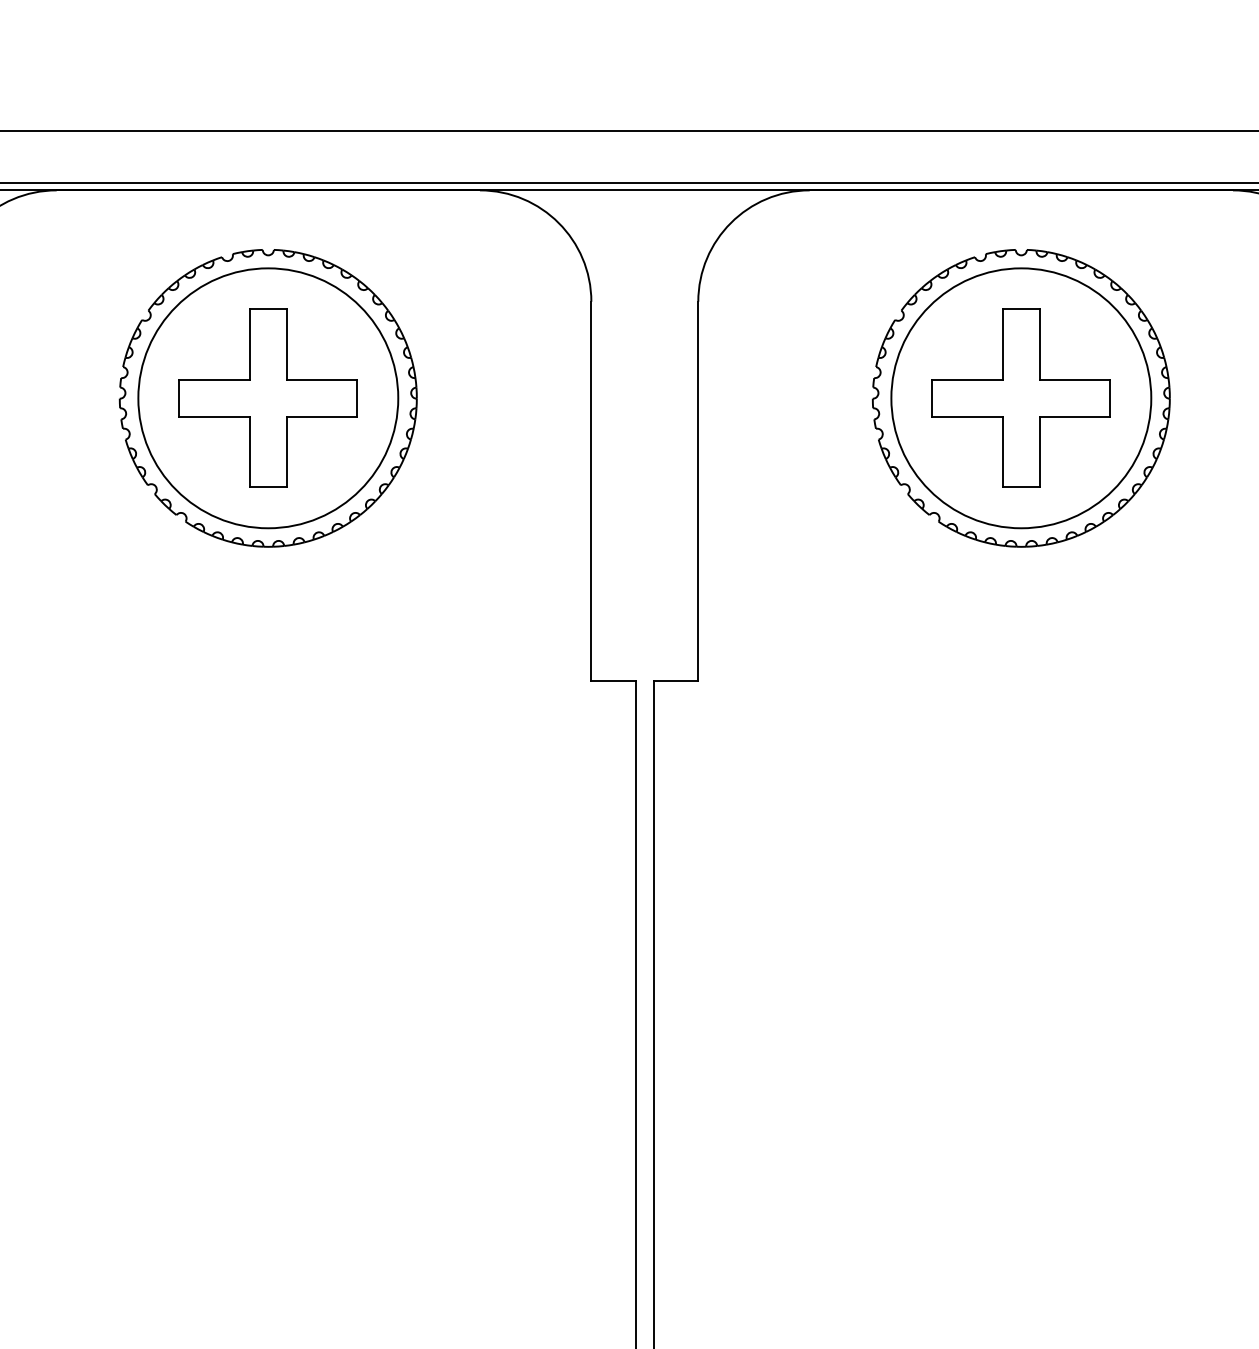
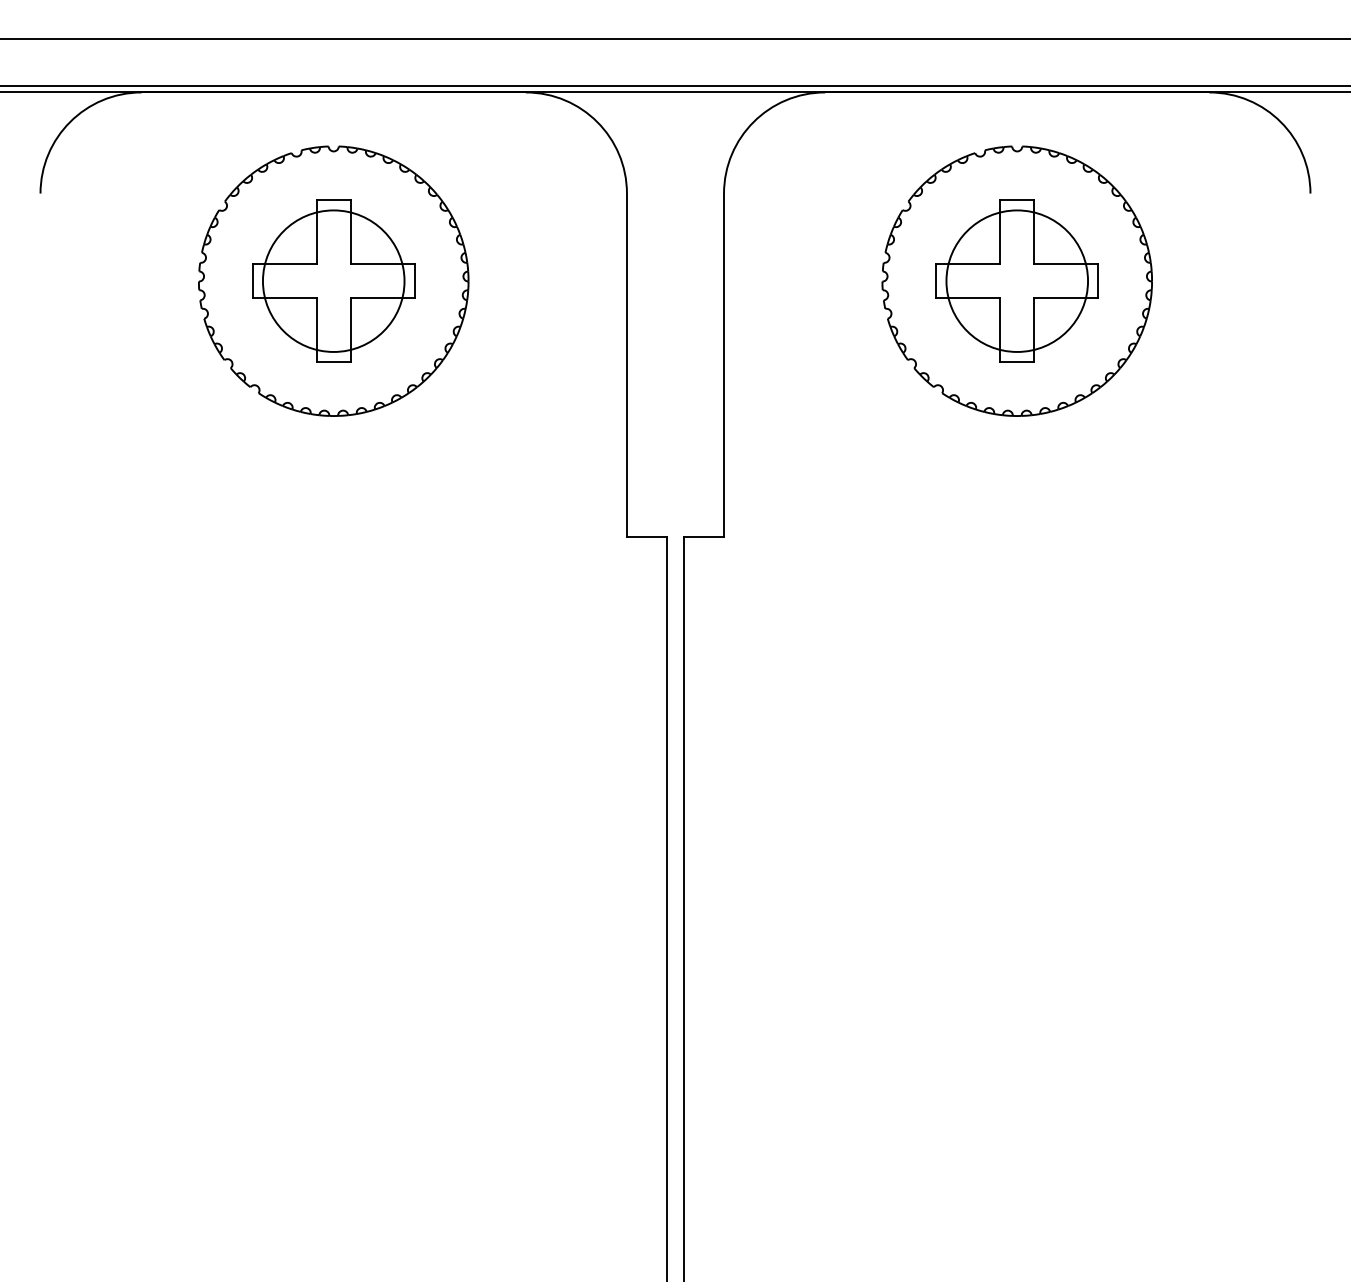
circle: (268, 398) -> (333, 281), size x0.6
circle: (1021, 398) -> (1017, 281), size x0.6

